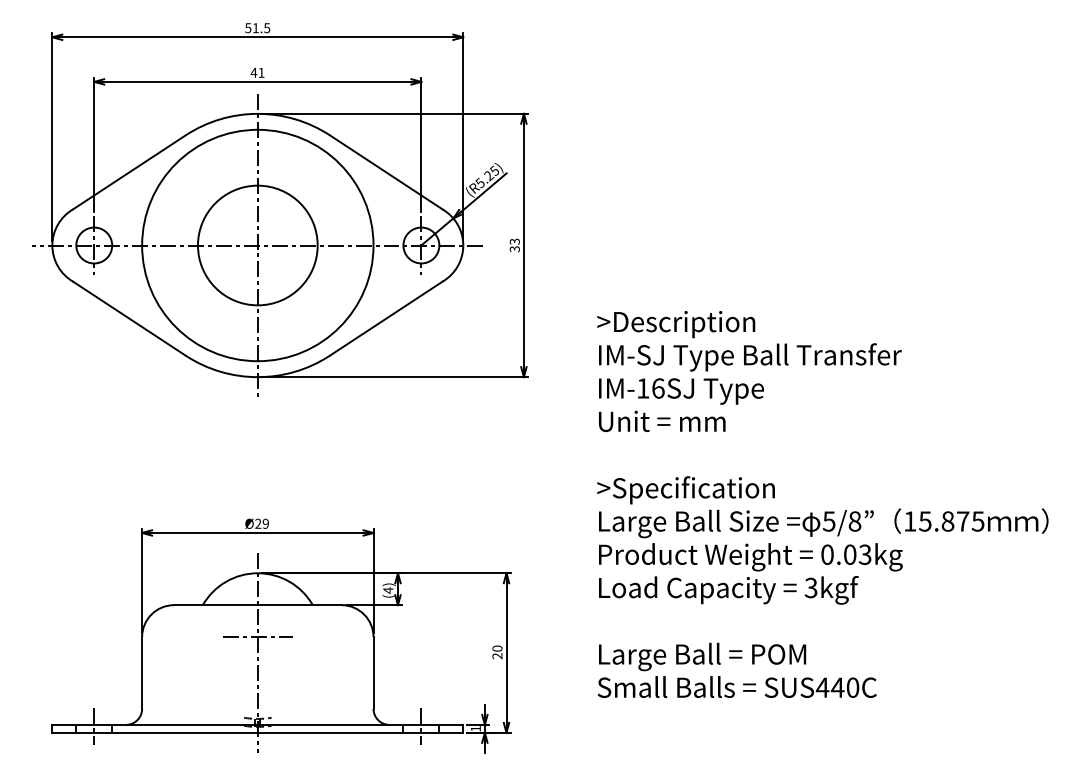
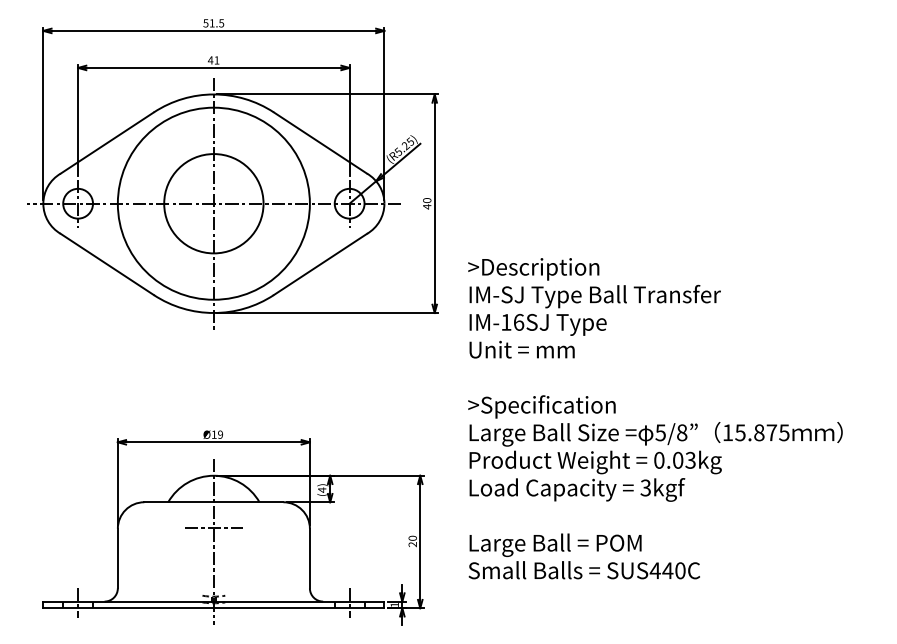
text: (514, 245) -> (426, 203), 33 -> 40
text: (822, 504) -> (655, 418), moved
text: (258, 523) -> (214, 434), Ø29 -> Ø19

